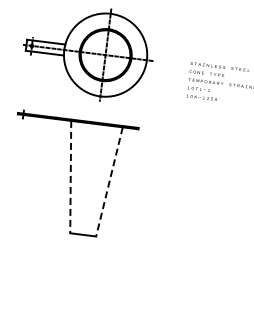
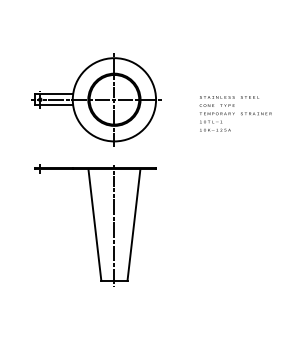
line: (70, 177) -> (94, 225), dashed -> solid
line: (90, 179) -> (114, 225), added
line: (108, 182) -> (133, 225), dashed -> solid

